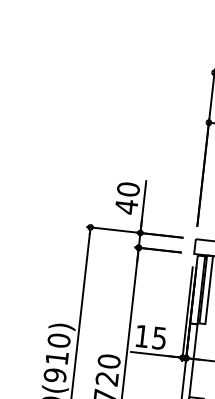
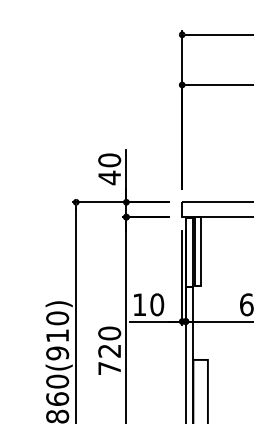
text: (159, 338) -> (157, 304), 15 -> 10

